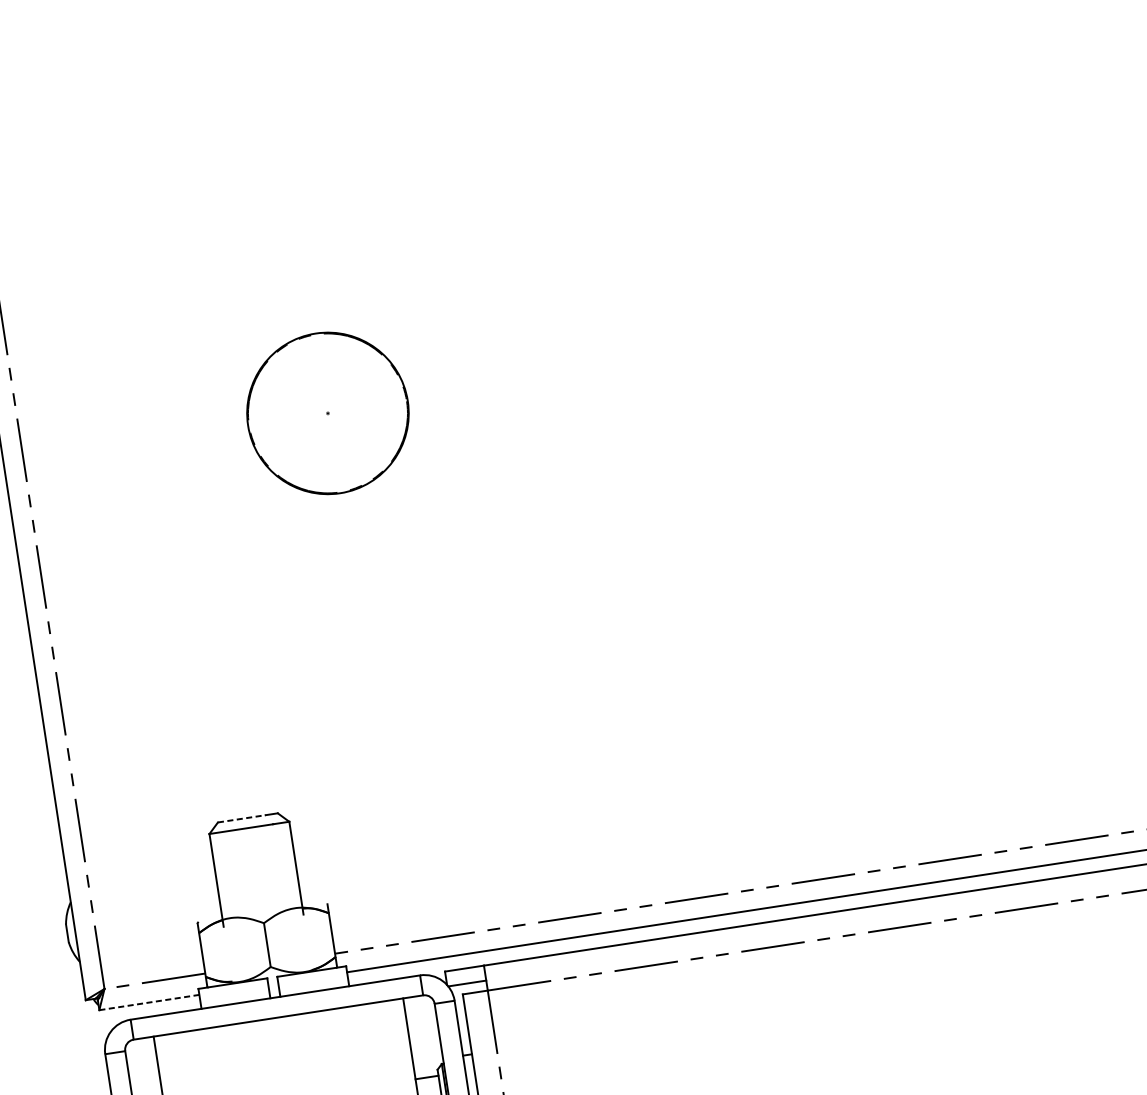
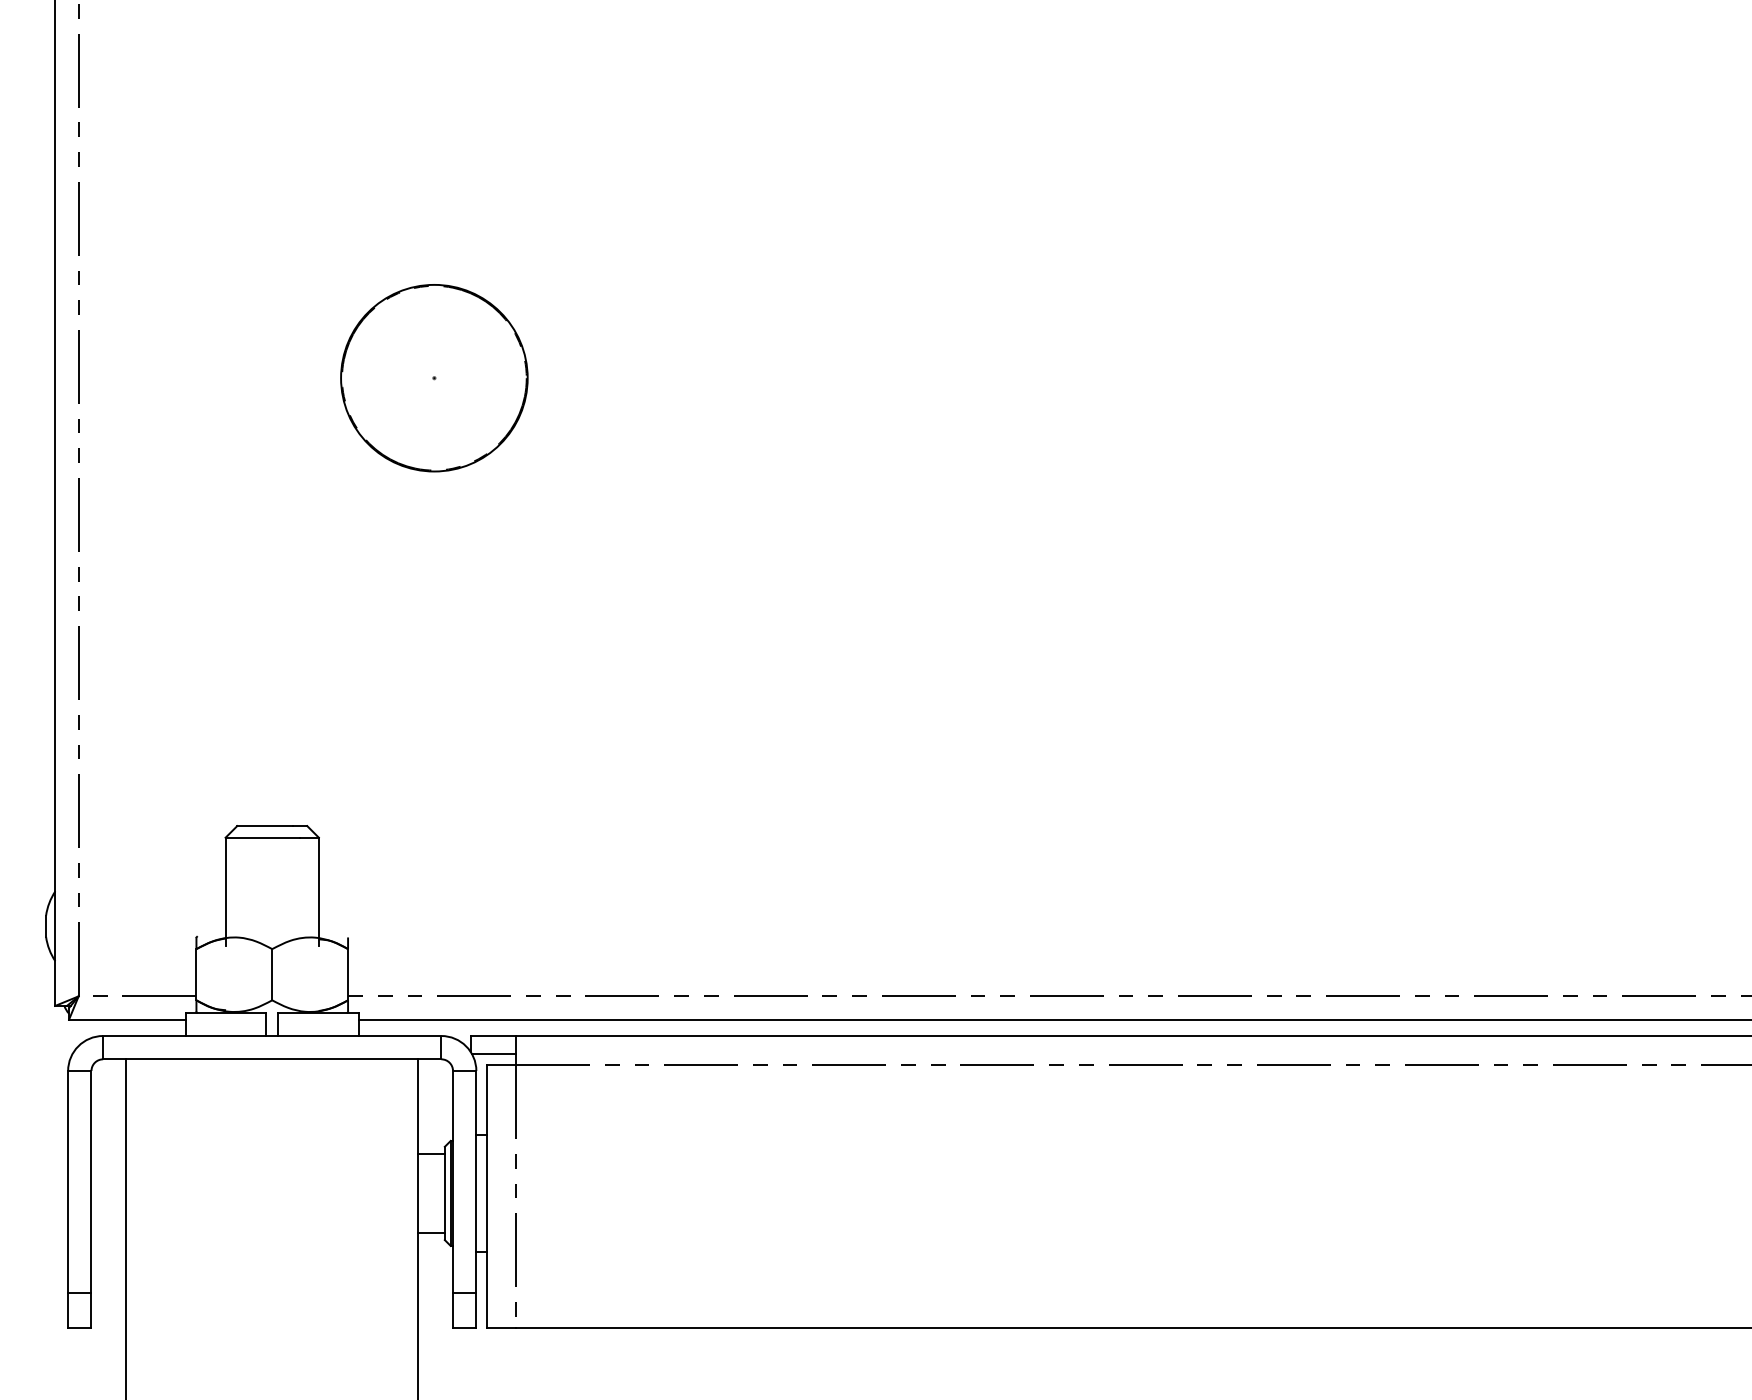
line: (242, 819) -> (265, 826), dashed -> solid
line: (150, 1002) -> (128, 1019), dashed -> solid

